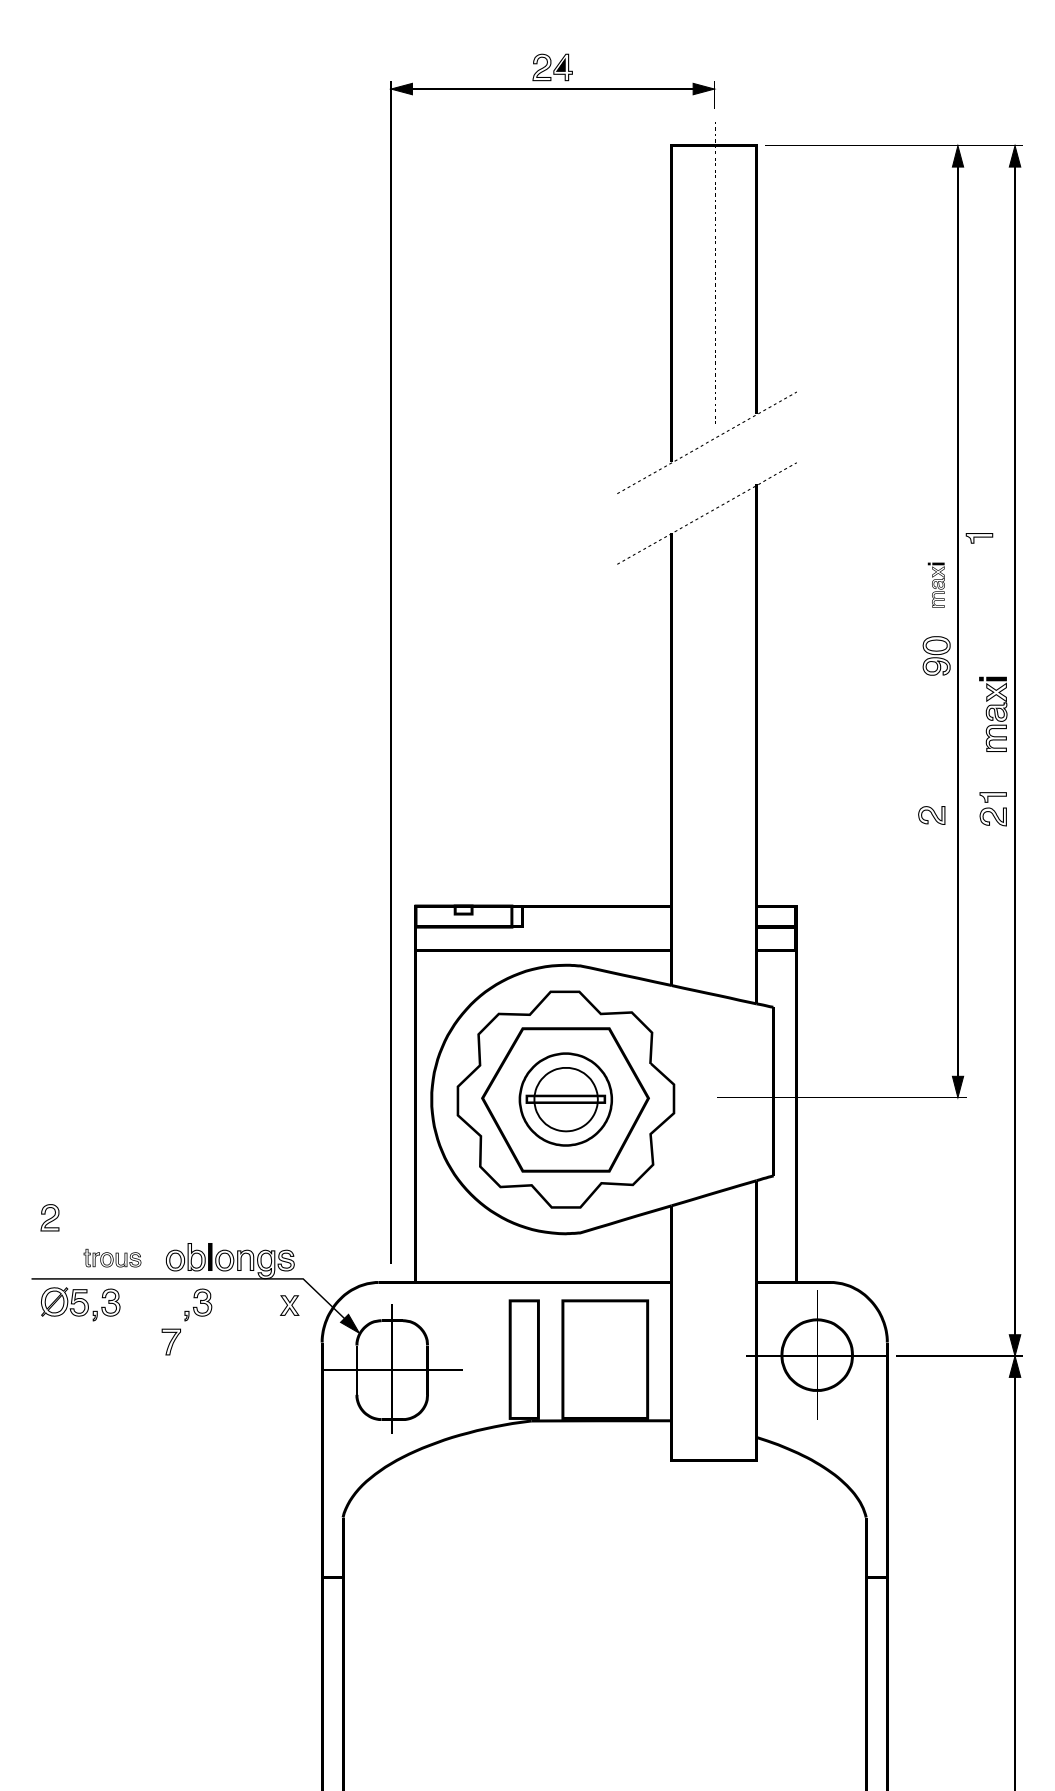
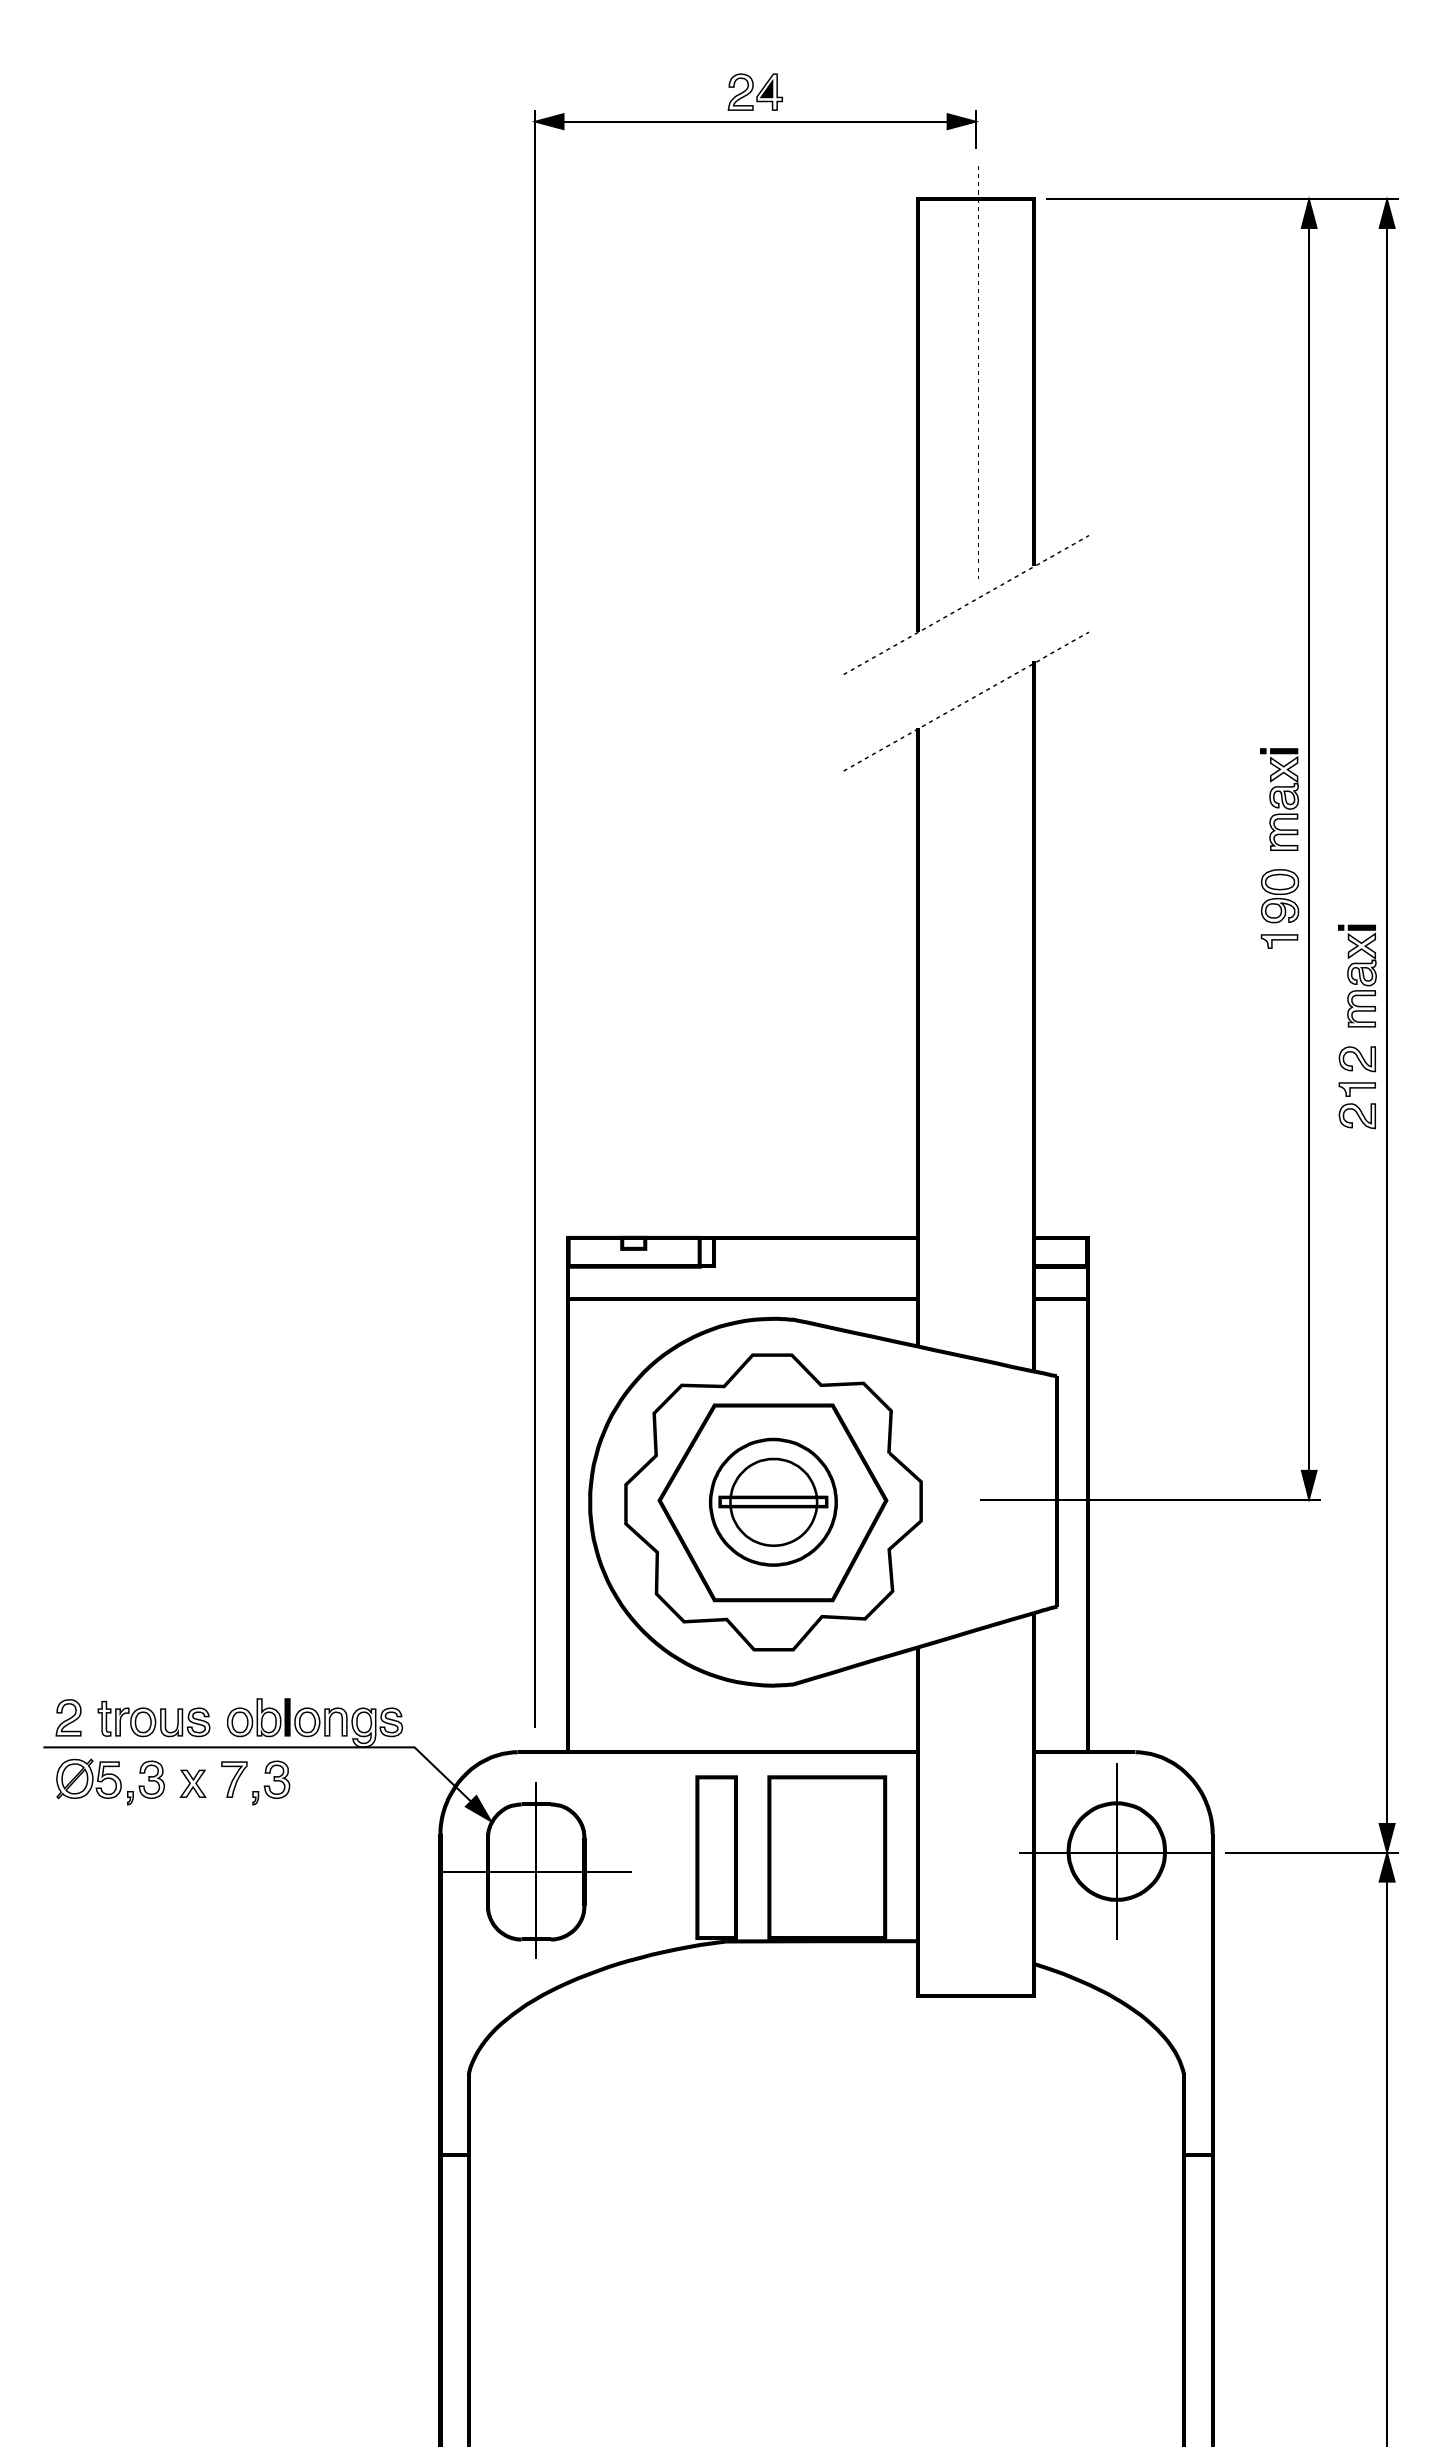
part: (979, 538) -> (1279, 941), moved
part: (936, 585) -> (1279, 799), size x1.67
part: (931, 815) -> (1356, 1059), moved
part: (49, 1217) -> (68, 1717), moved
part: (112, 1257) -> (153, 1718), size x1.43
part: (289, 1305) -> (192, 1783), moved
part: (171, 1341) -> (234, 1779), moved

